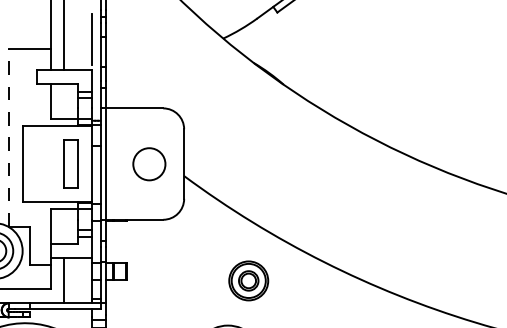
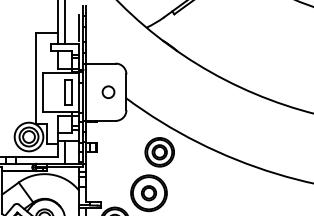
line: (9, 137) -> (36, 78), dashed -> solid
circle: (149, 162) -> (108, 91), size x0.71
part: (248, 281) -> (159, 152), size x1.43

